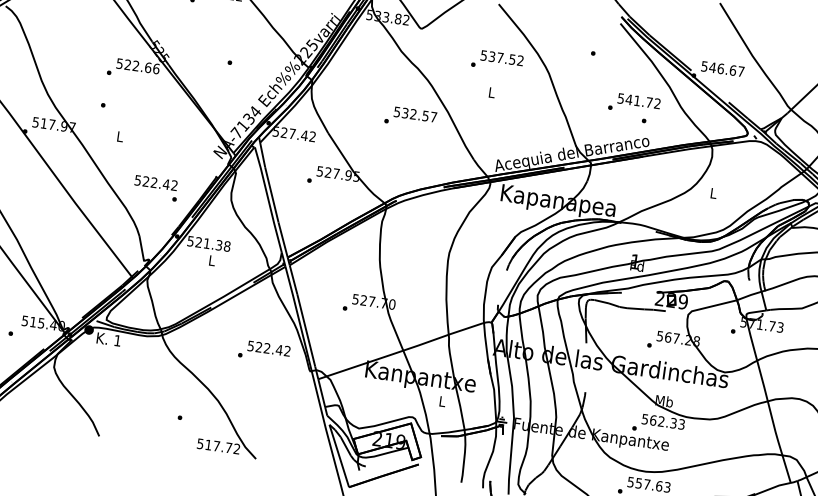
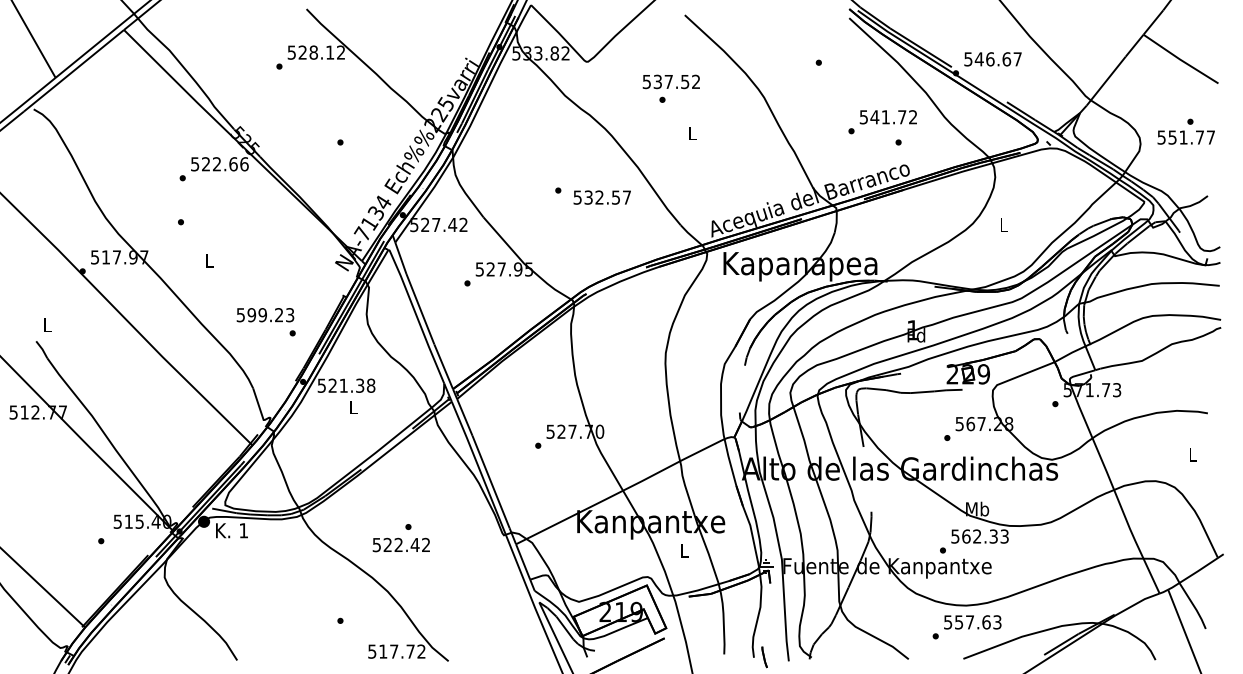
text: (501, 57) -> (670, 81), moved
text: (414, 114) -> (601, 197), moved
text: (159, 183) -> (270, 315), 522.42 -> 599.23
text: (268, 348) -> (400, 544), moved

